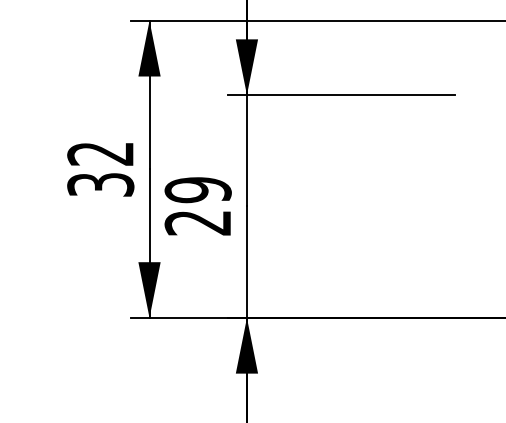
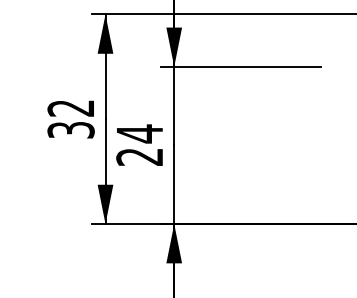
text: (197, 189) -> (139, 133), 29 -> 24

